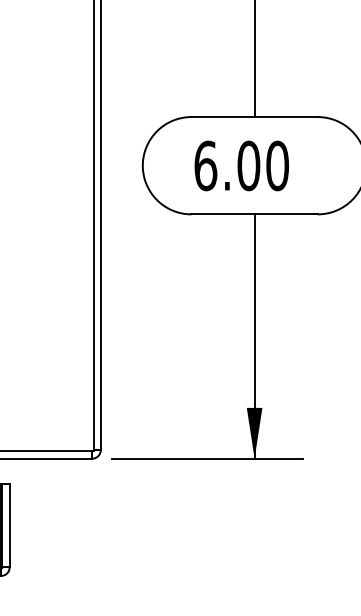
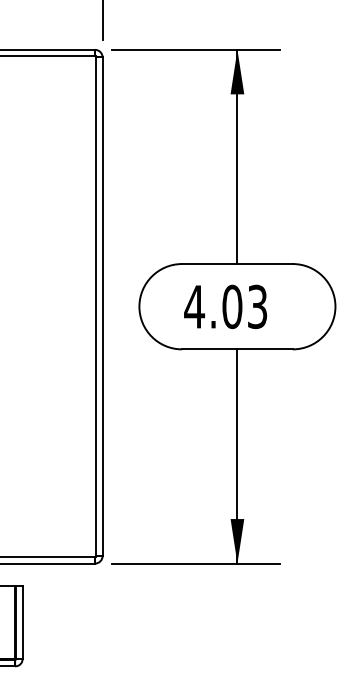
text: (240, 165) -> (225, 306), 6.00 -> 4.03

